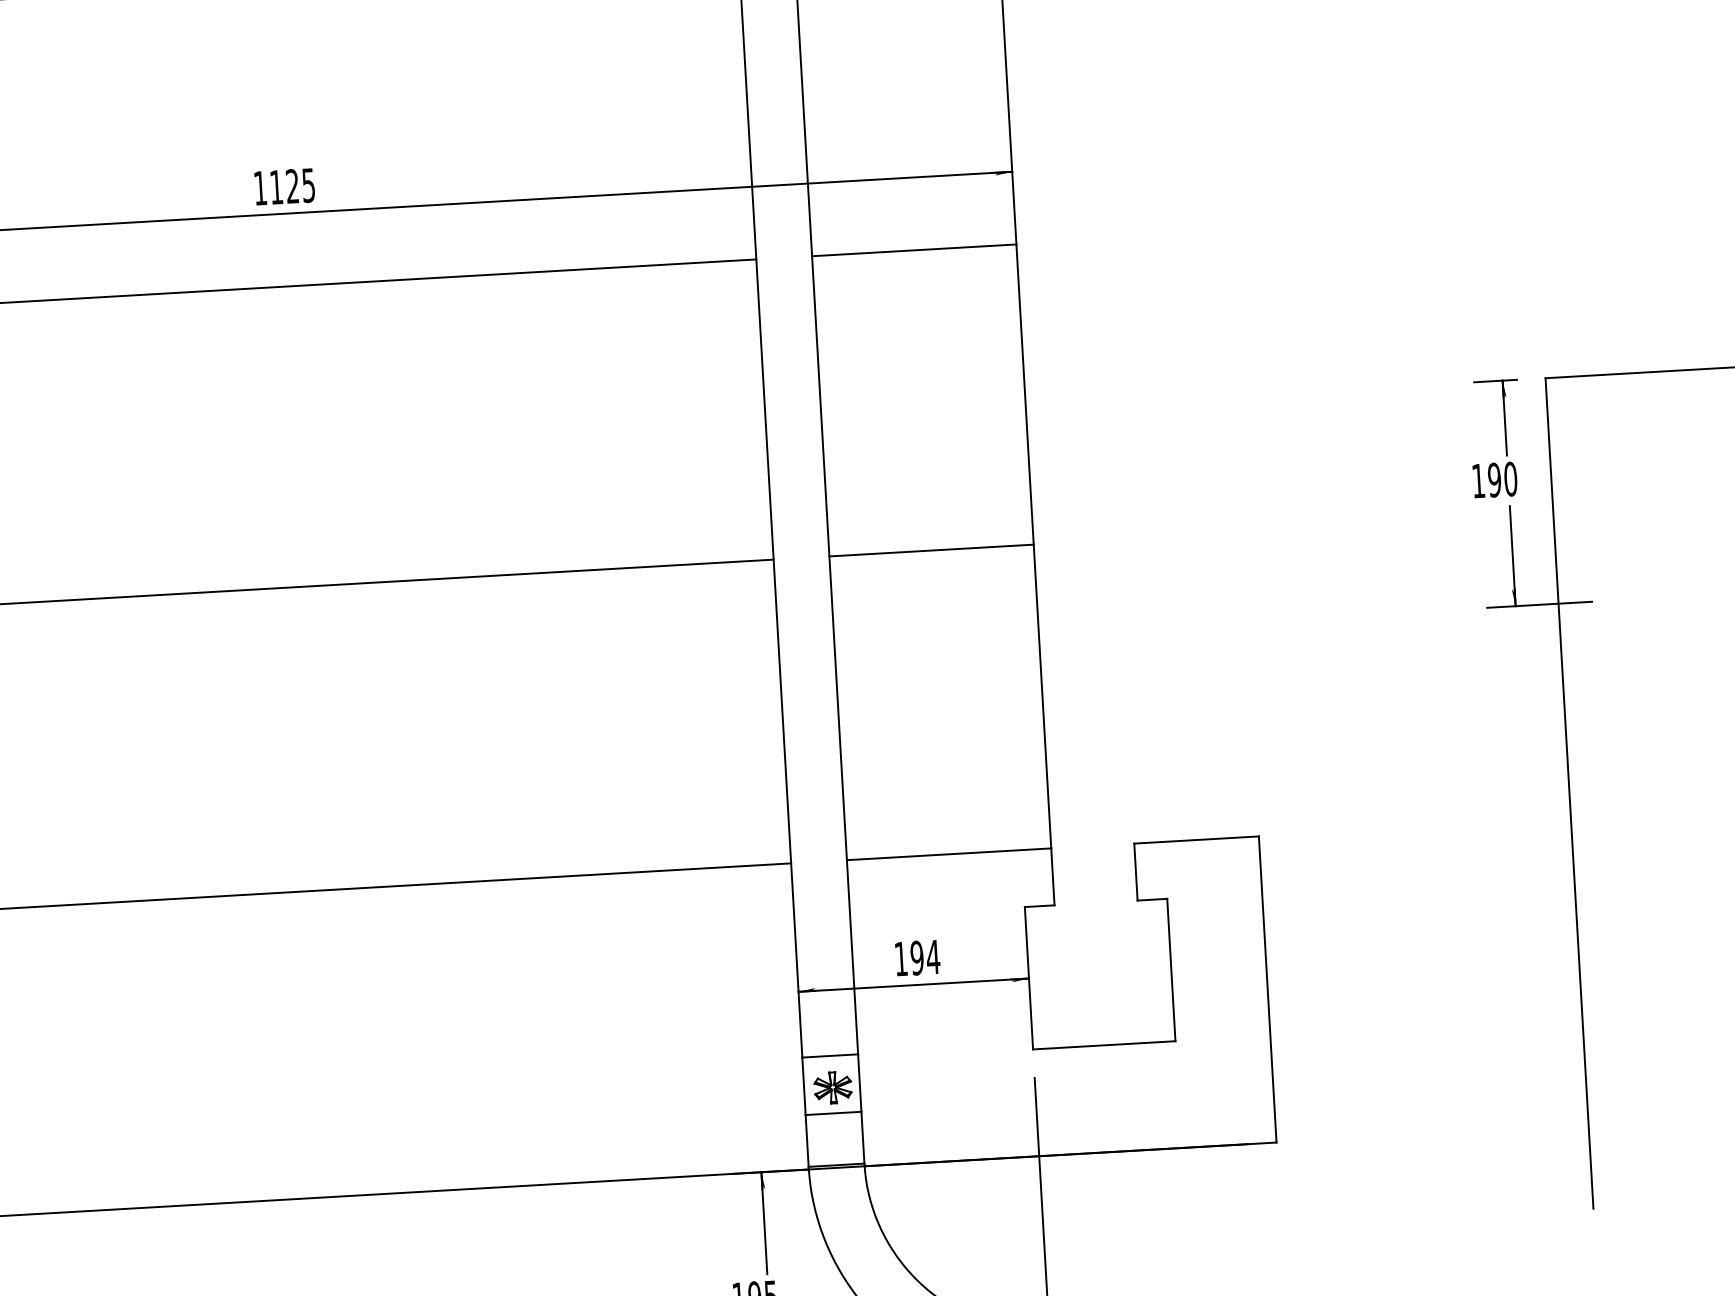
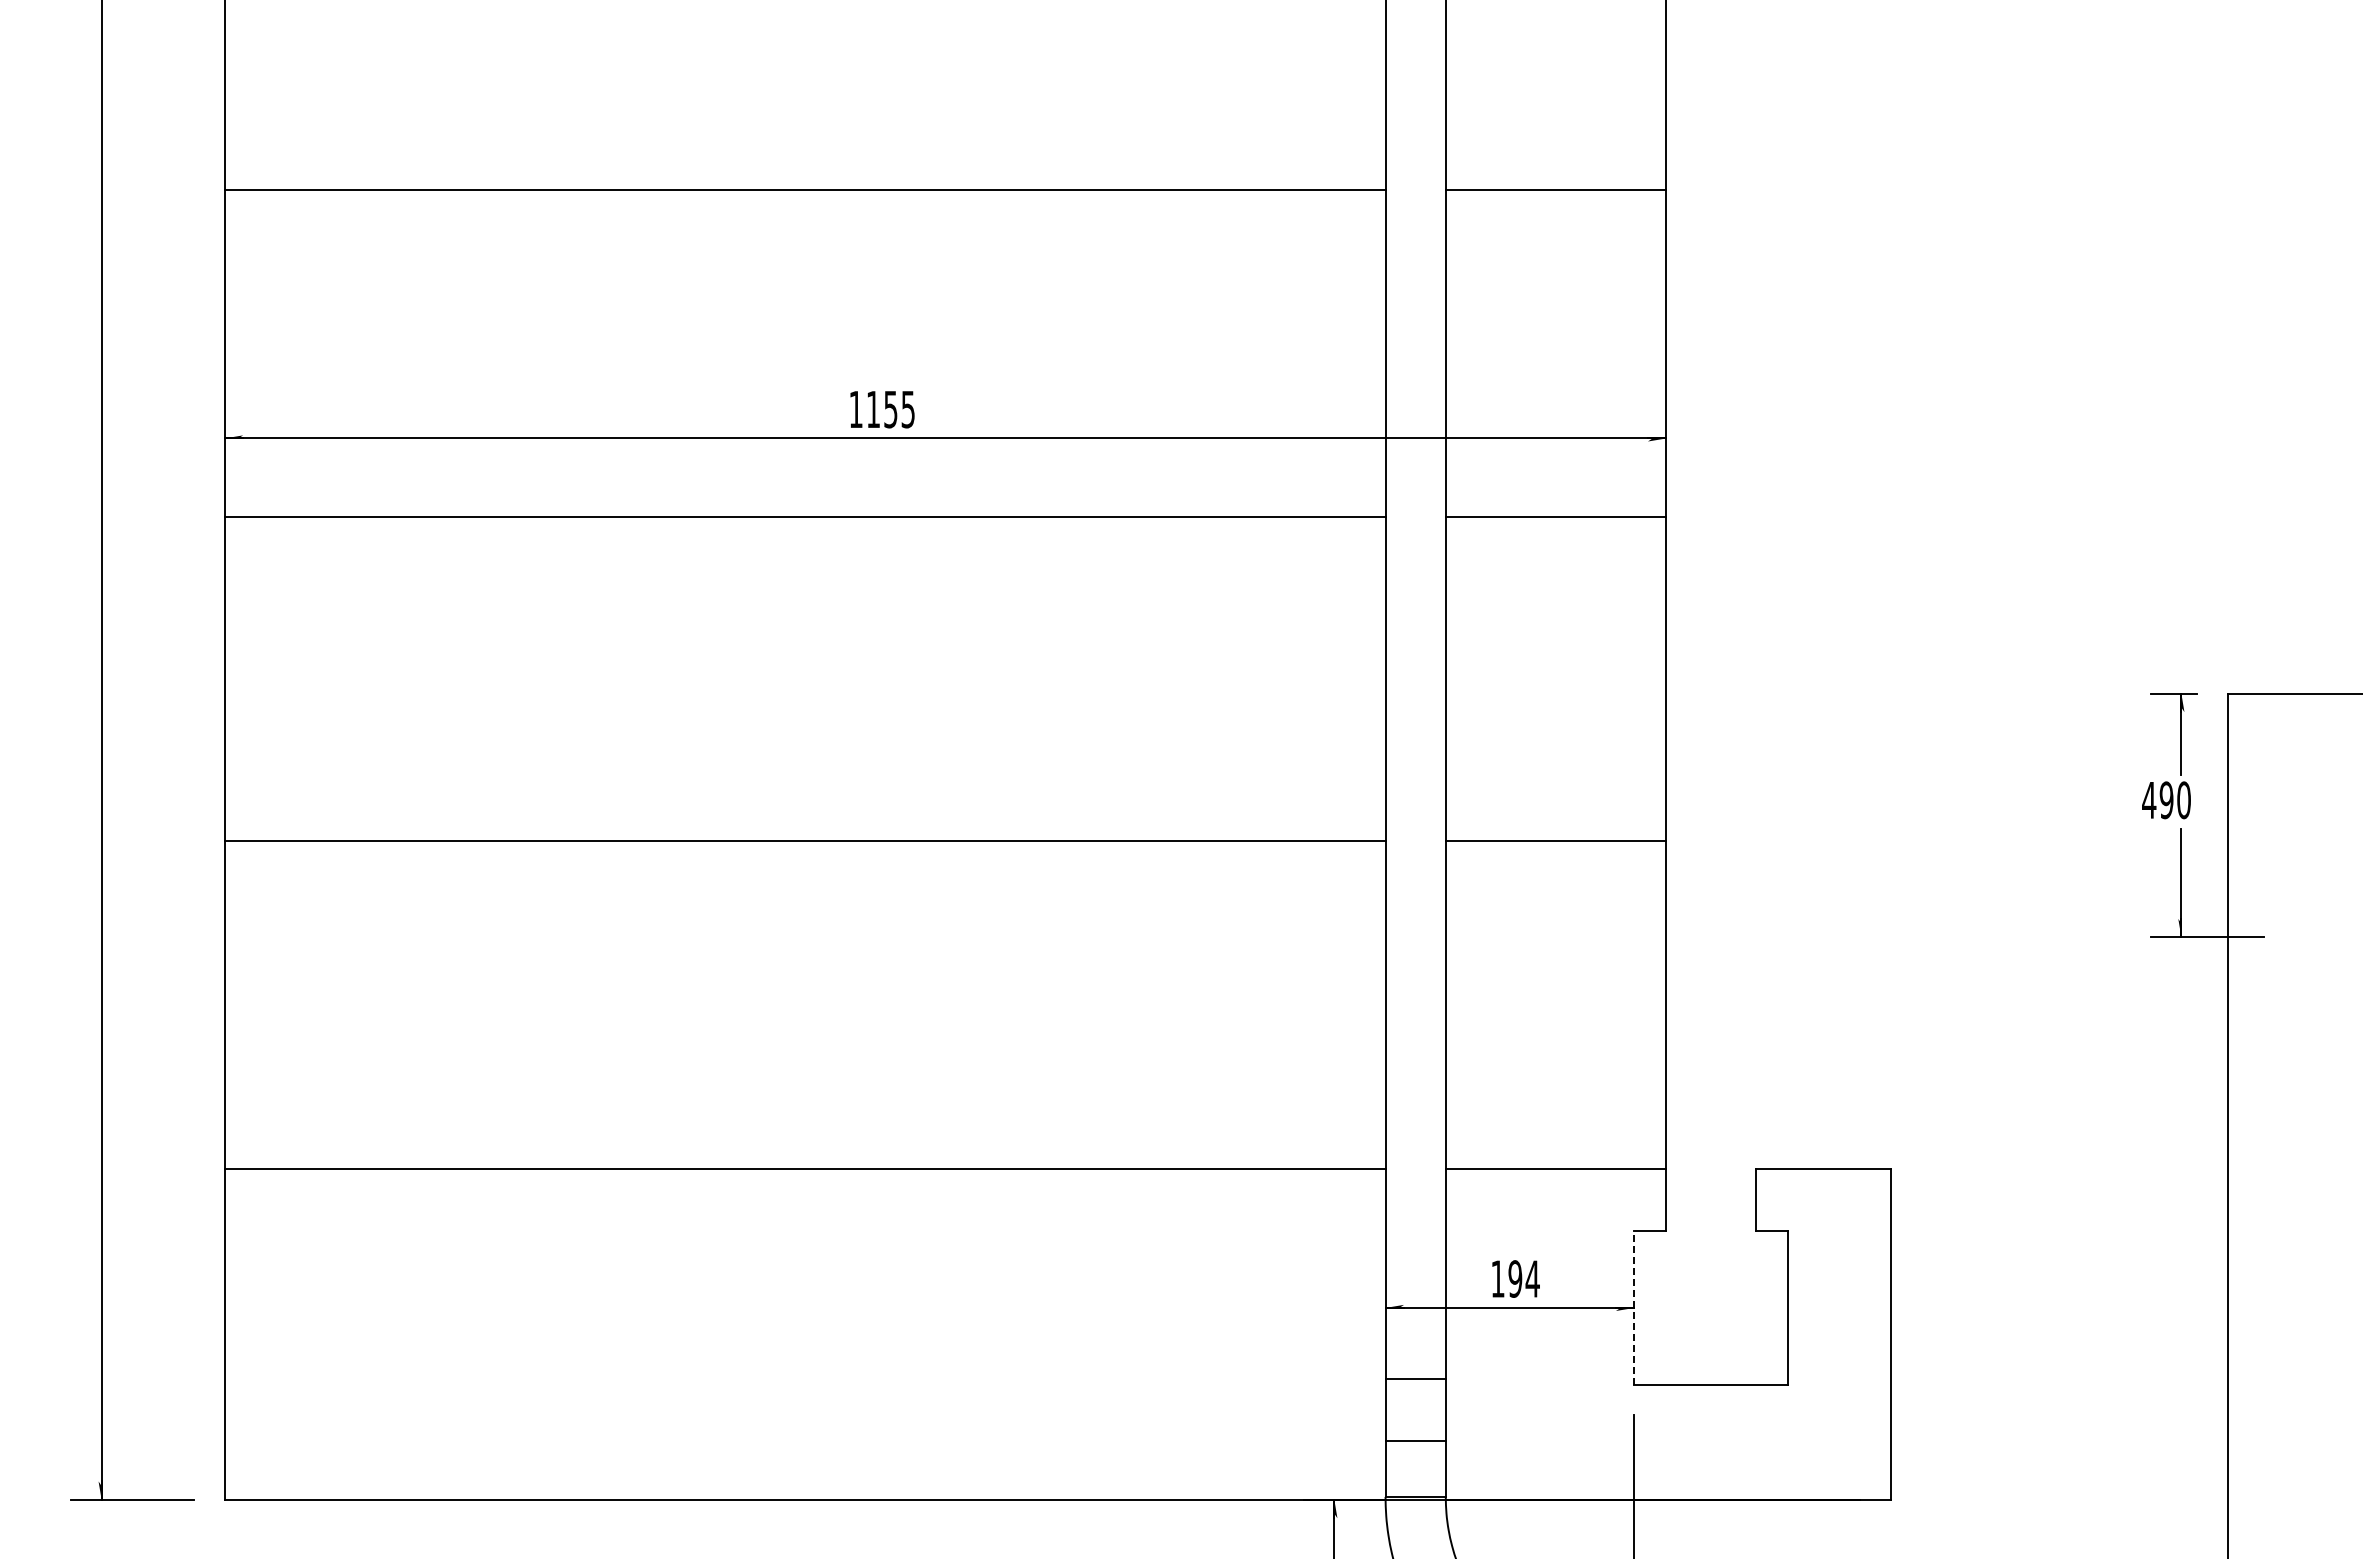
text: (292, 186) -> (890, 409), 1125 -> 1155
text: (1478, 481) -> (2149, 800), 190 -> 490
line: (1029, 978) -> (1634, 1307), solid -> dashed
part: (832, 1087) -> (1416, 1413), removed

